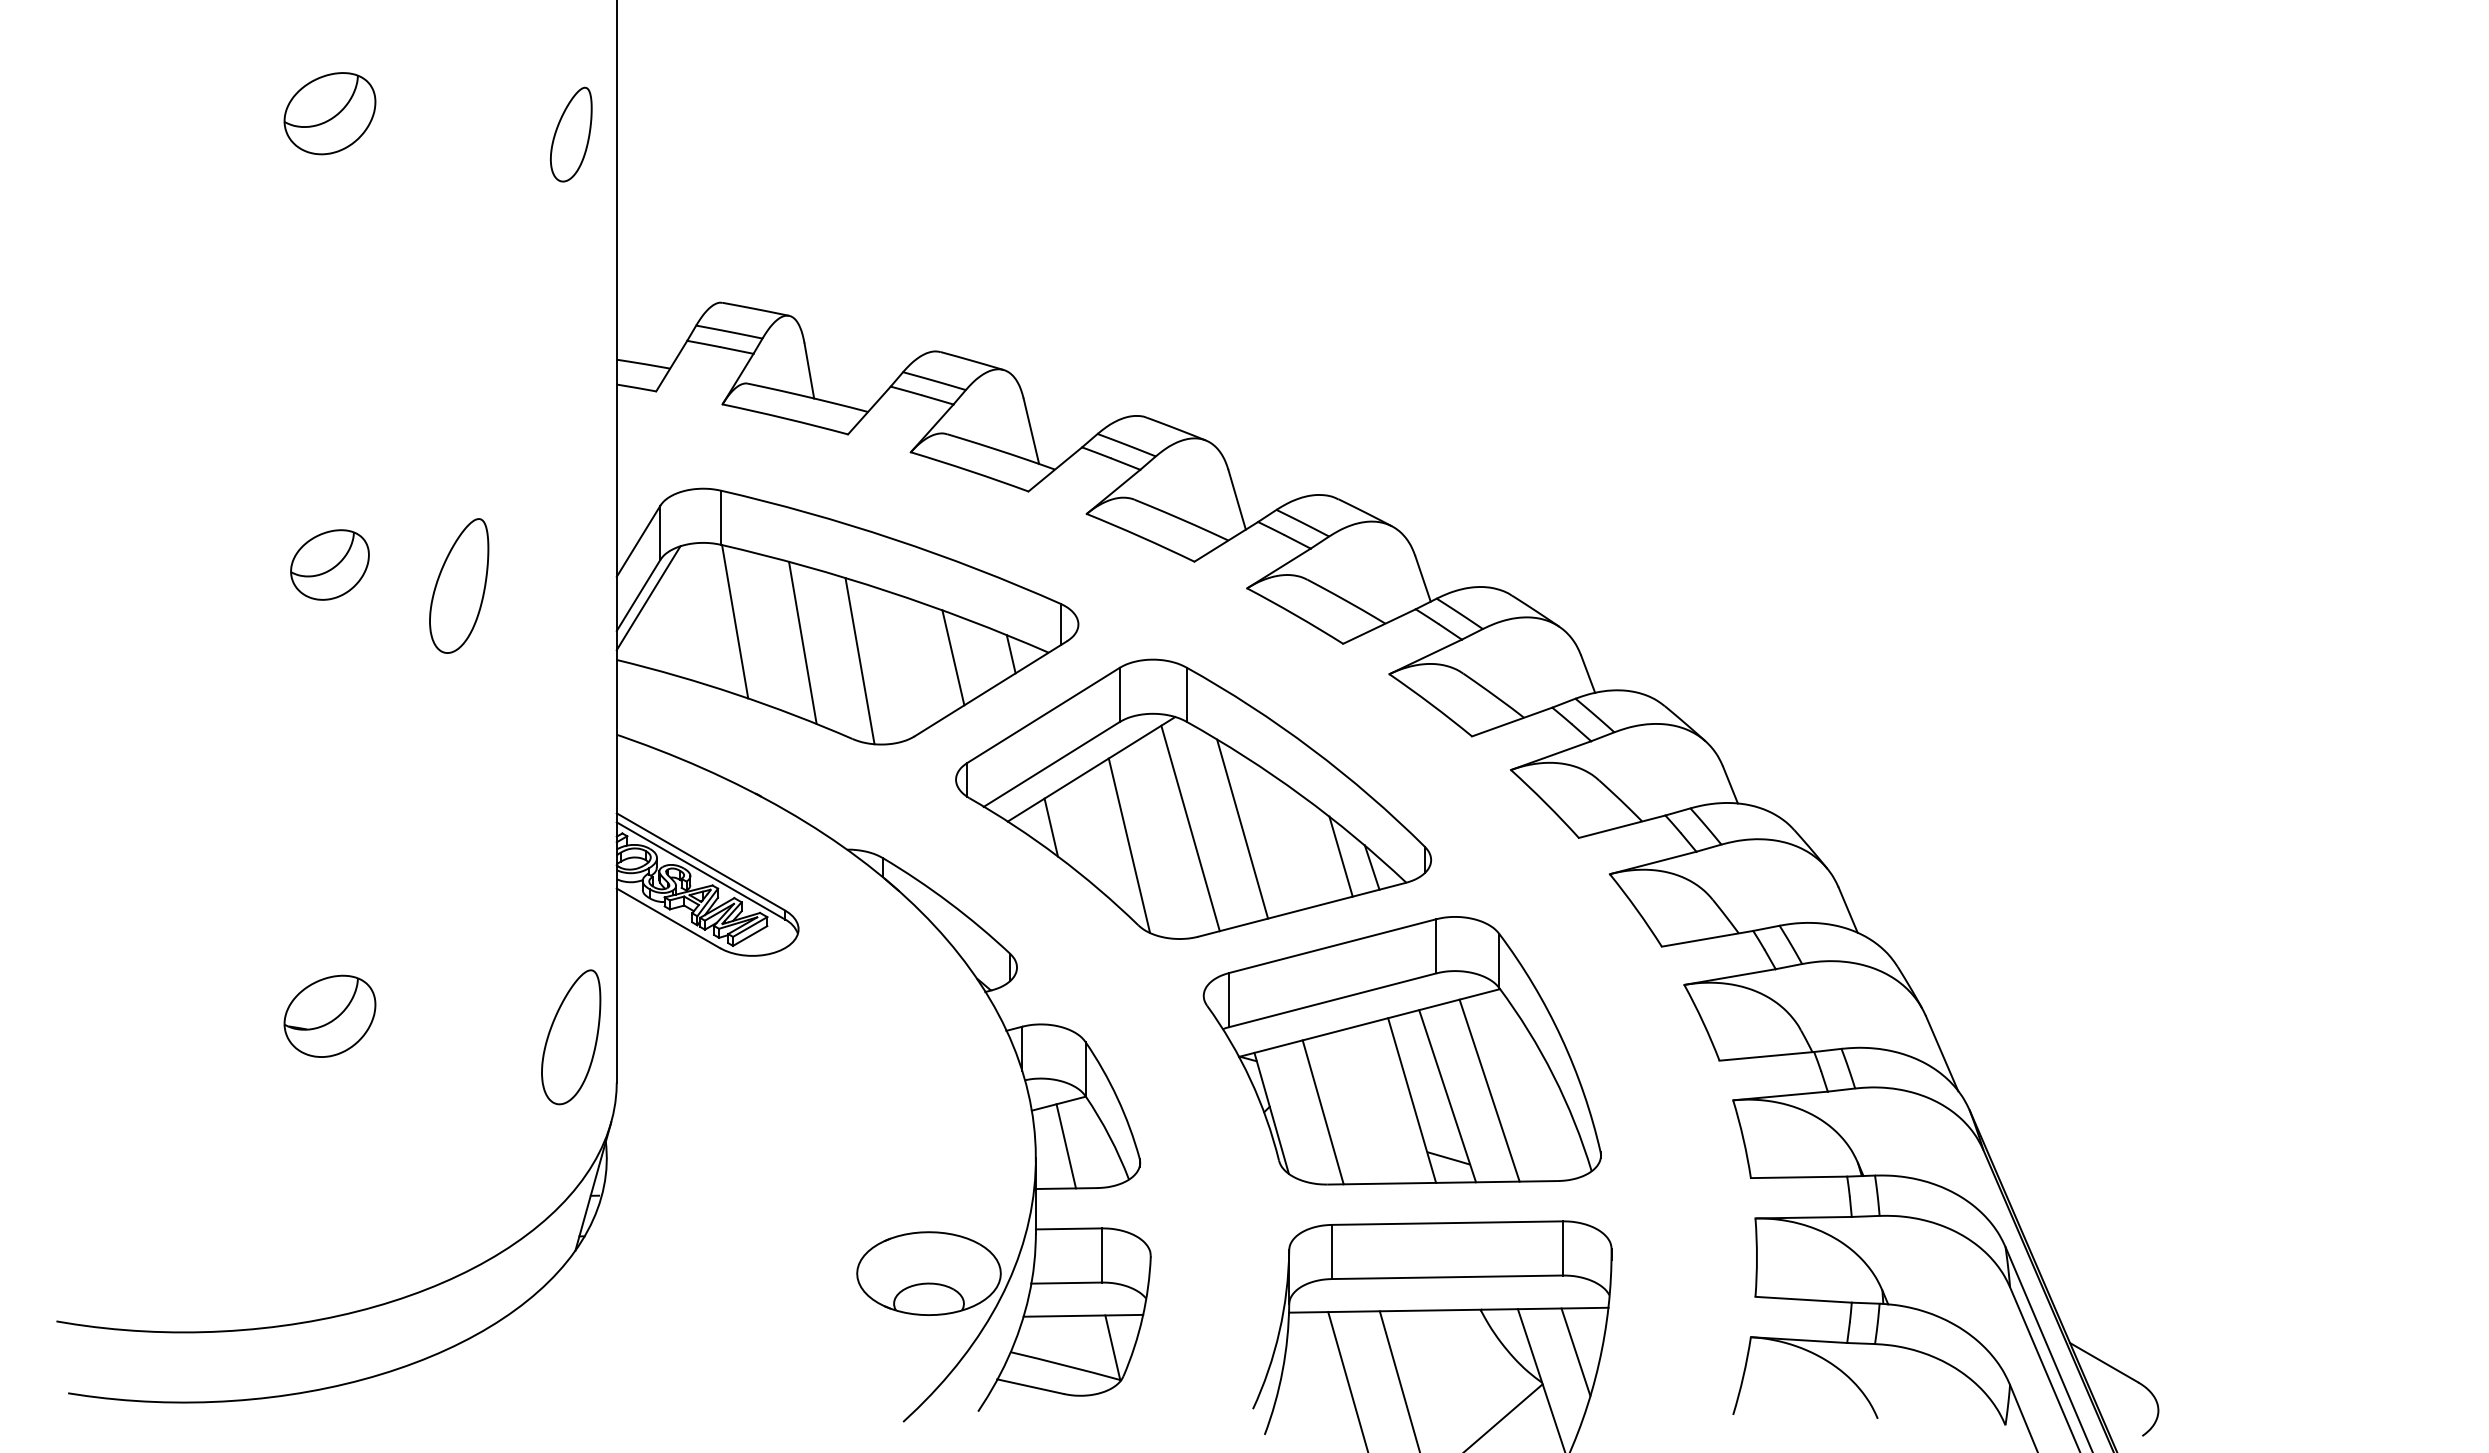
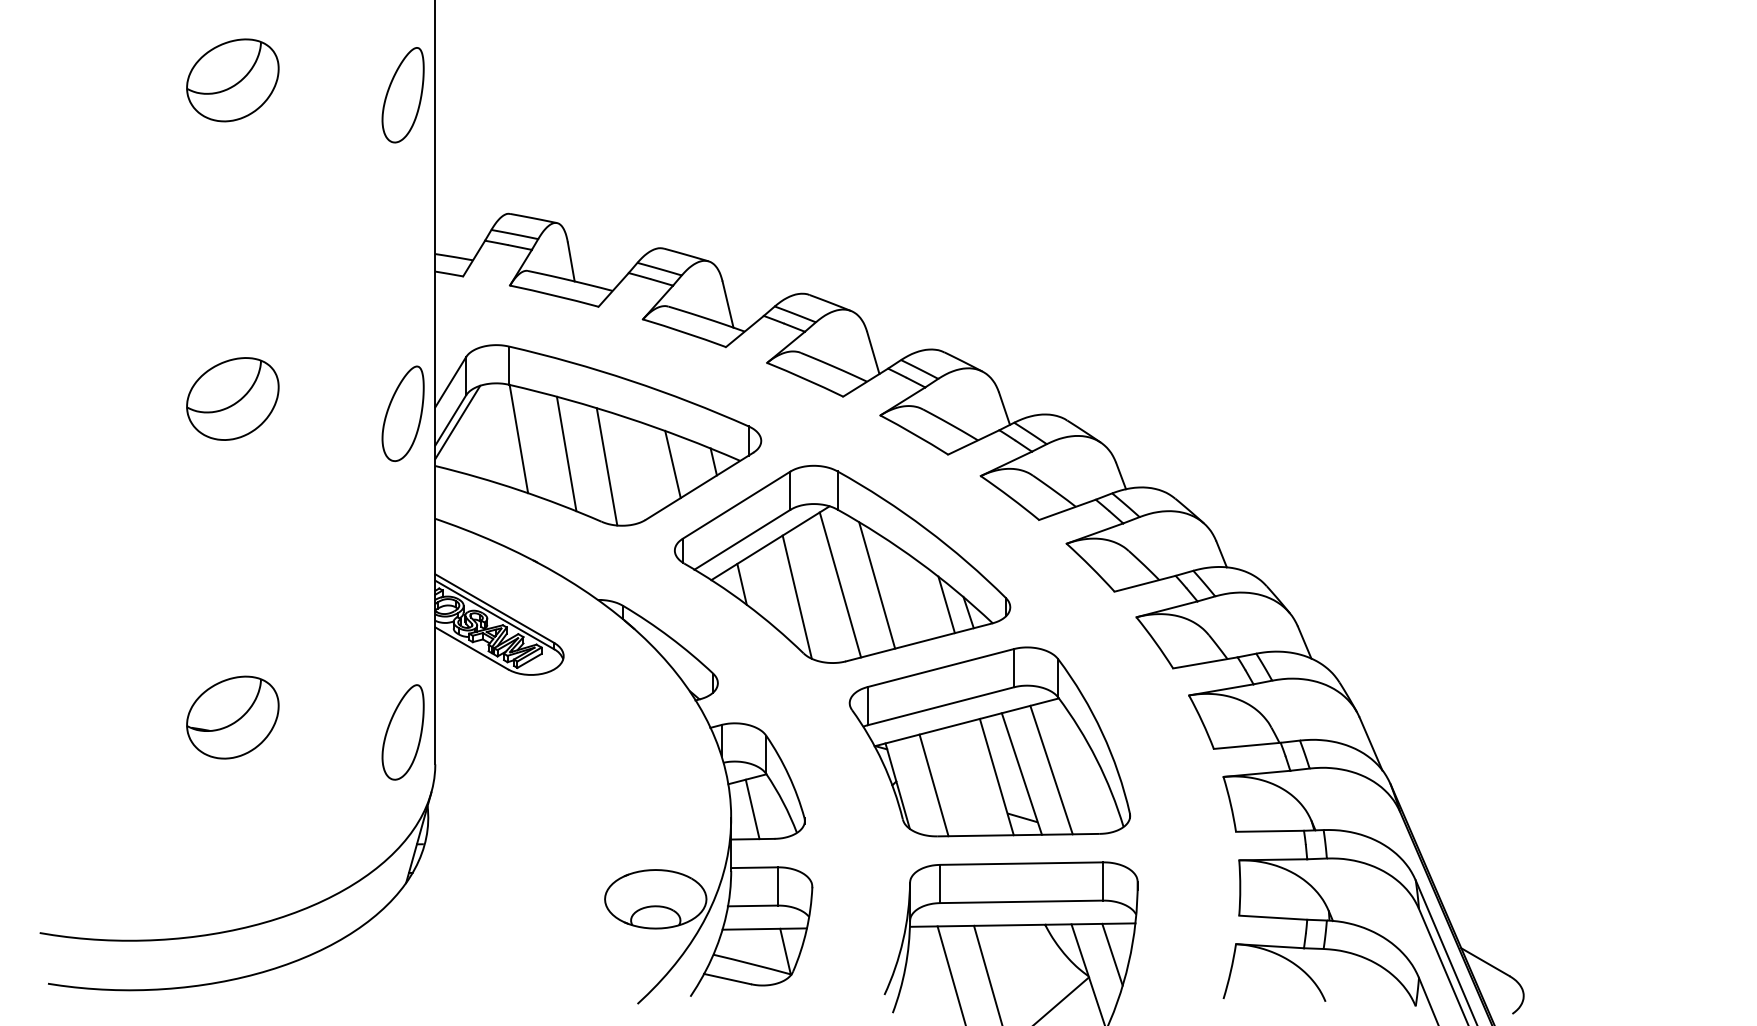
part: (329, 113) -> (232, 80), size x1.43
part: (571, 134) -> (403, 95), size x1.43
part: (329, 564) -> (232, 398), size x1.67
part: (459, 585) -> (403, 413), moved
part: (329, 1016) -> (232, 717), size x1.43

